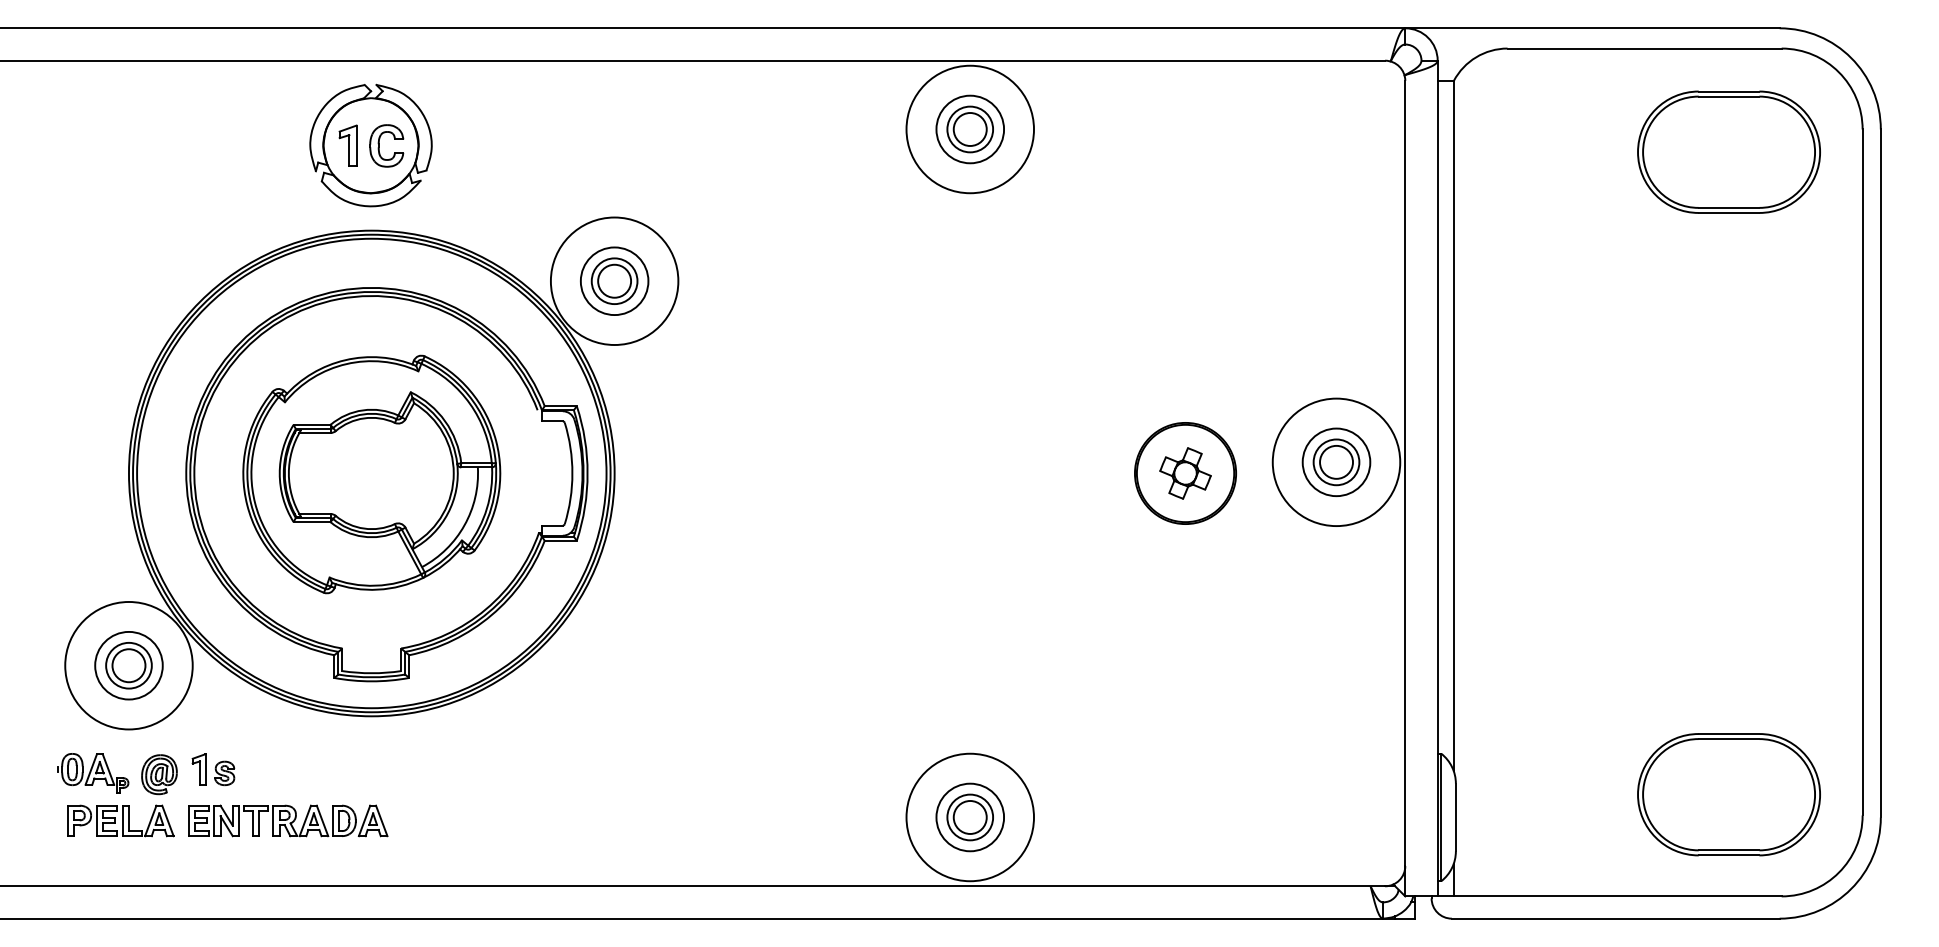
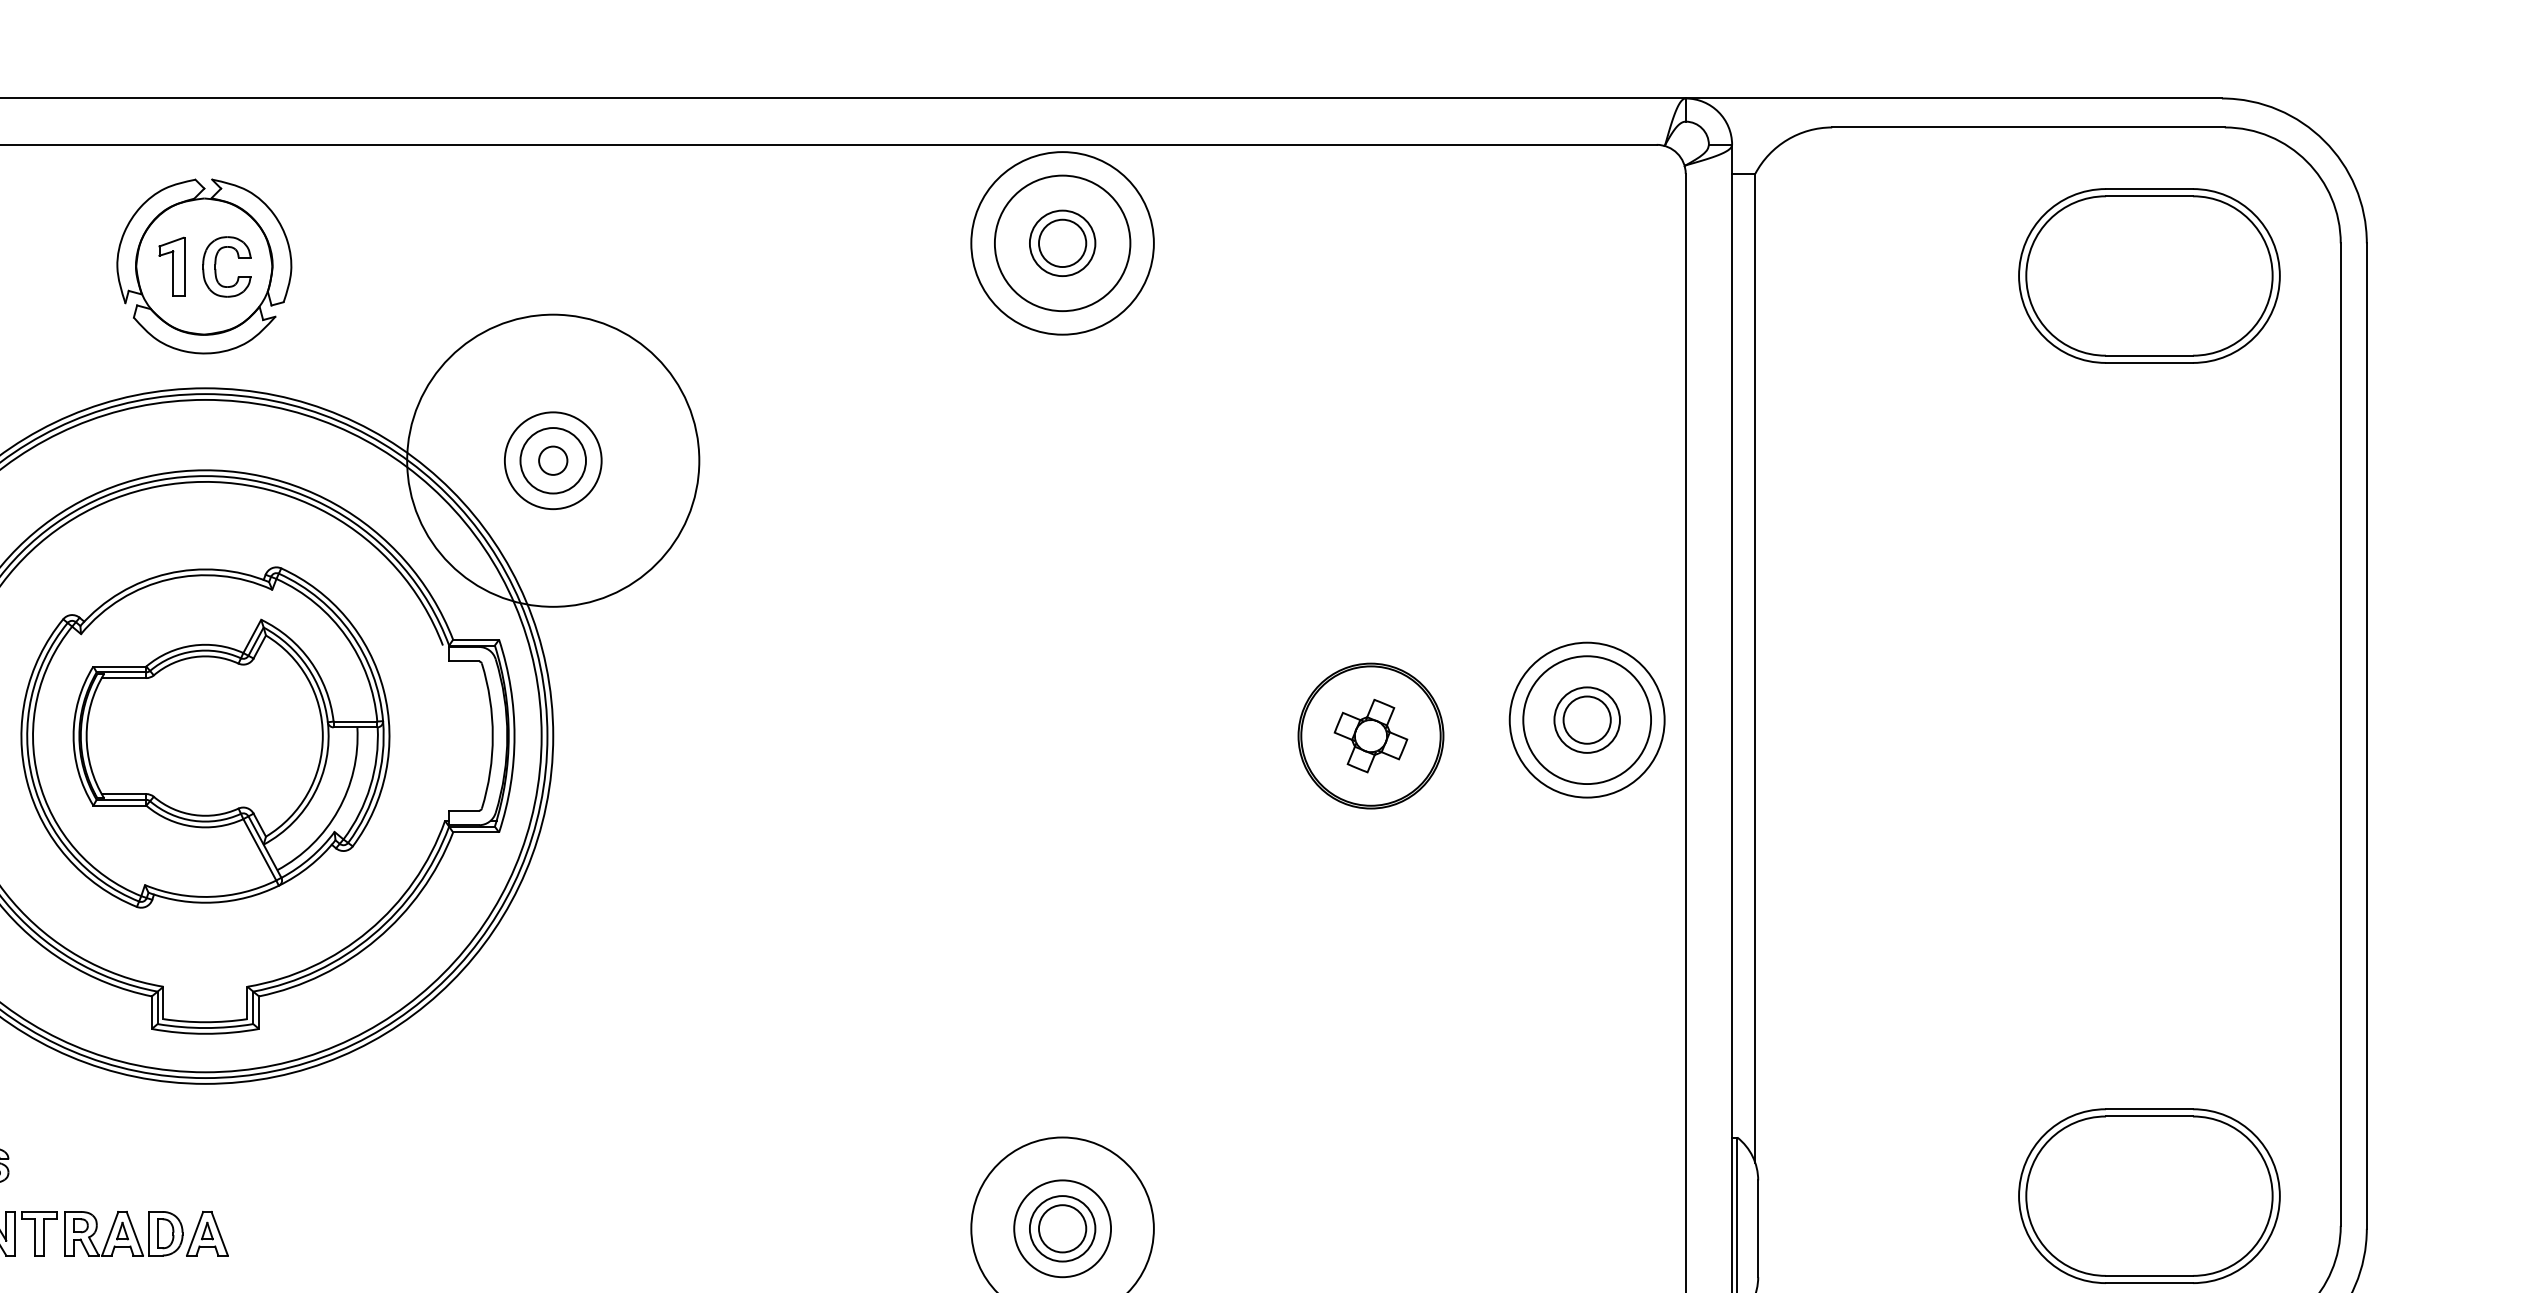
circle: (970, 129) -> (1062, 243), size x1.4
circle: (614, 280) -> (553, 459), size x0.6
circle: (614, 281) -> (553, 461), size x1.6
circle: (1336, 462) -> (1587, 720), size x0.7
circle: (1336, 462) -> (1587, 720), size x1.6

